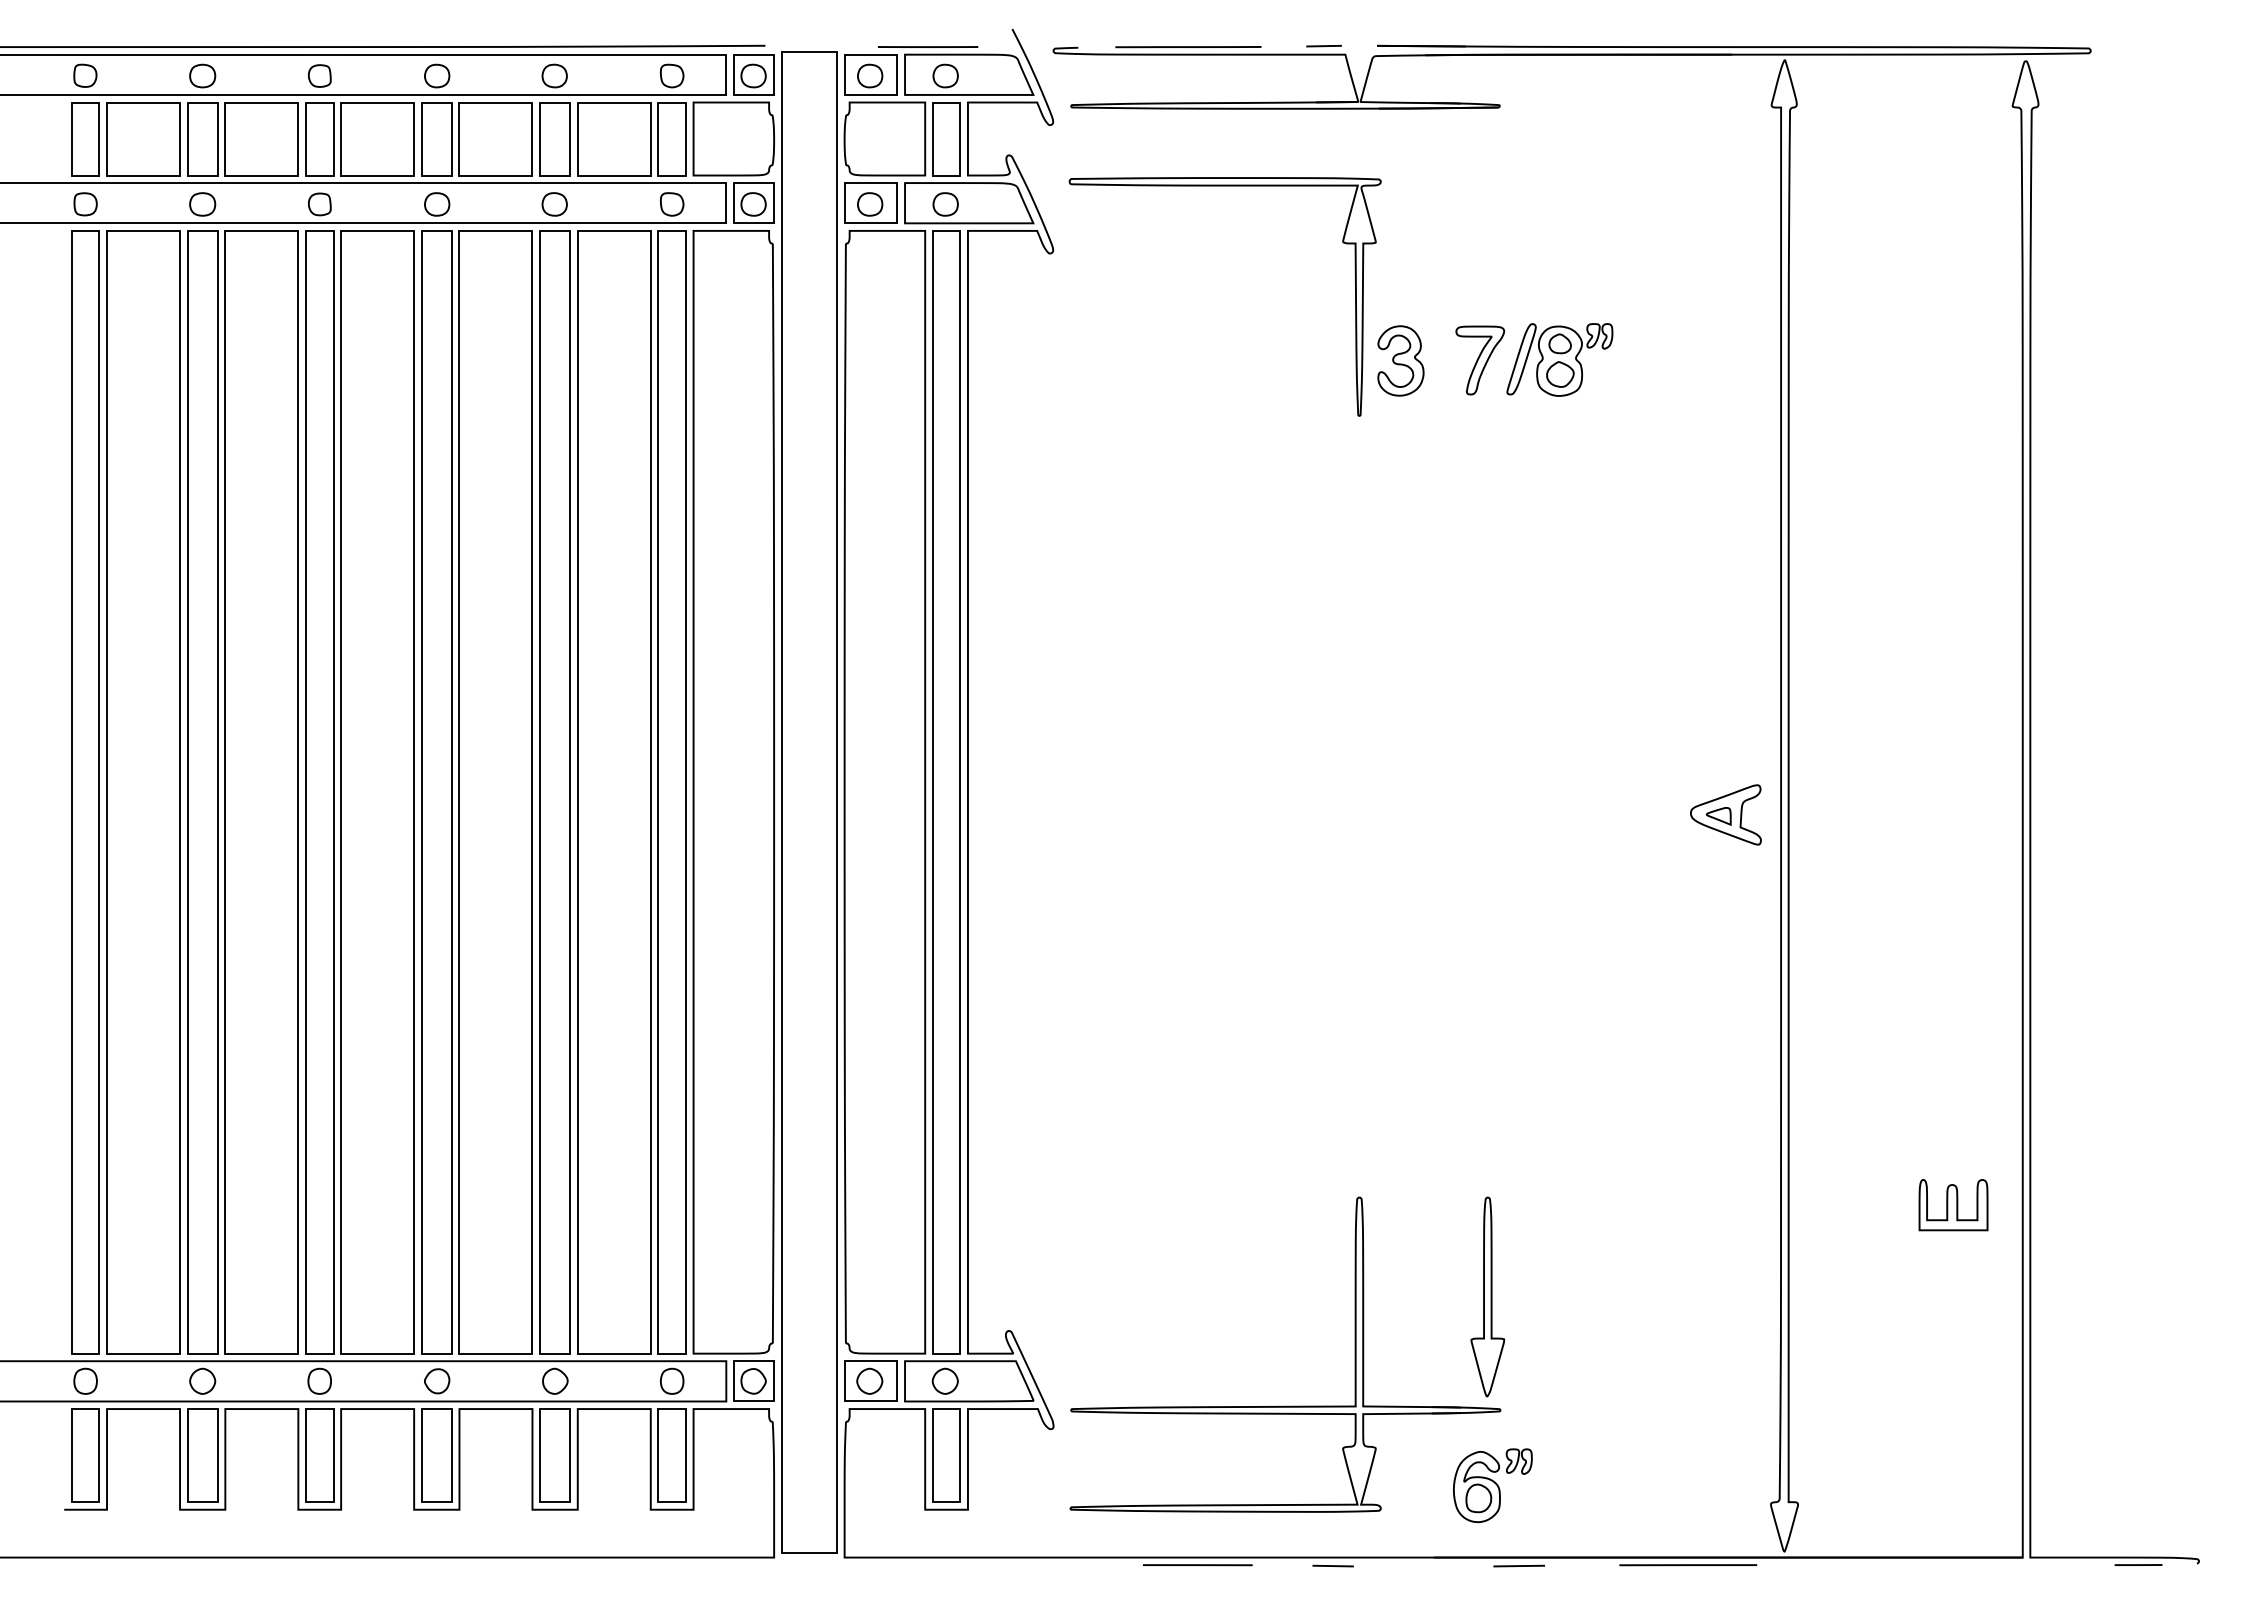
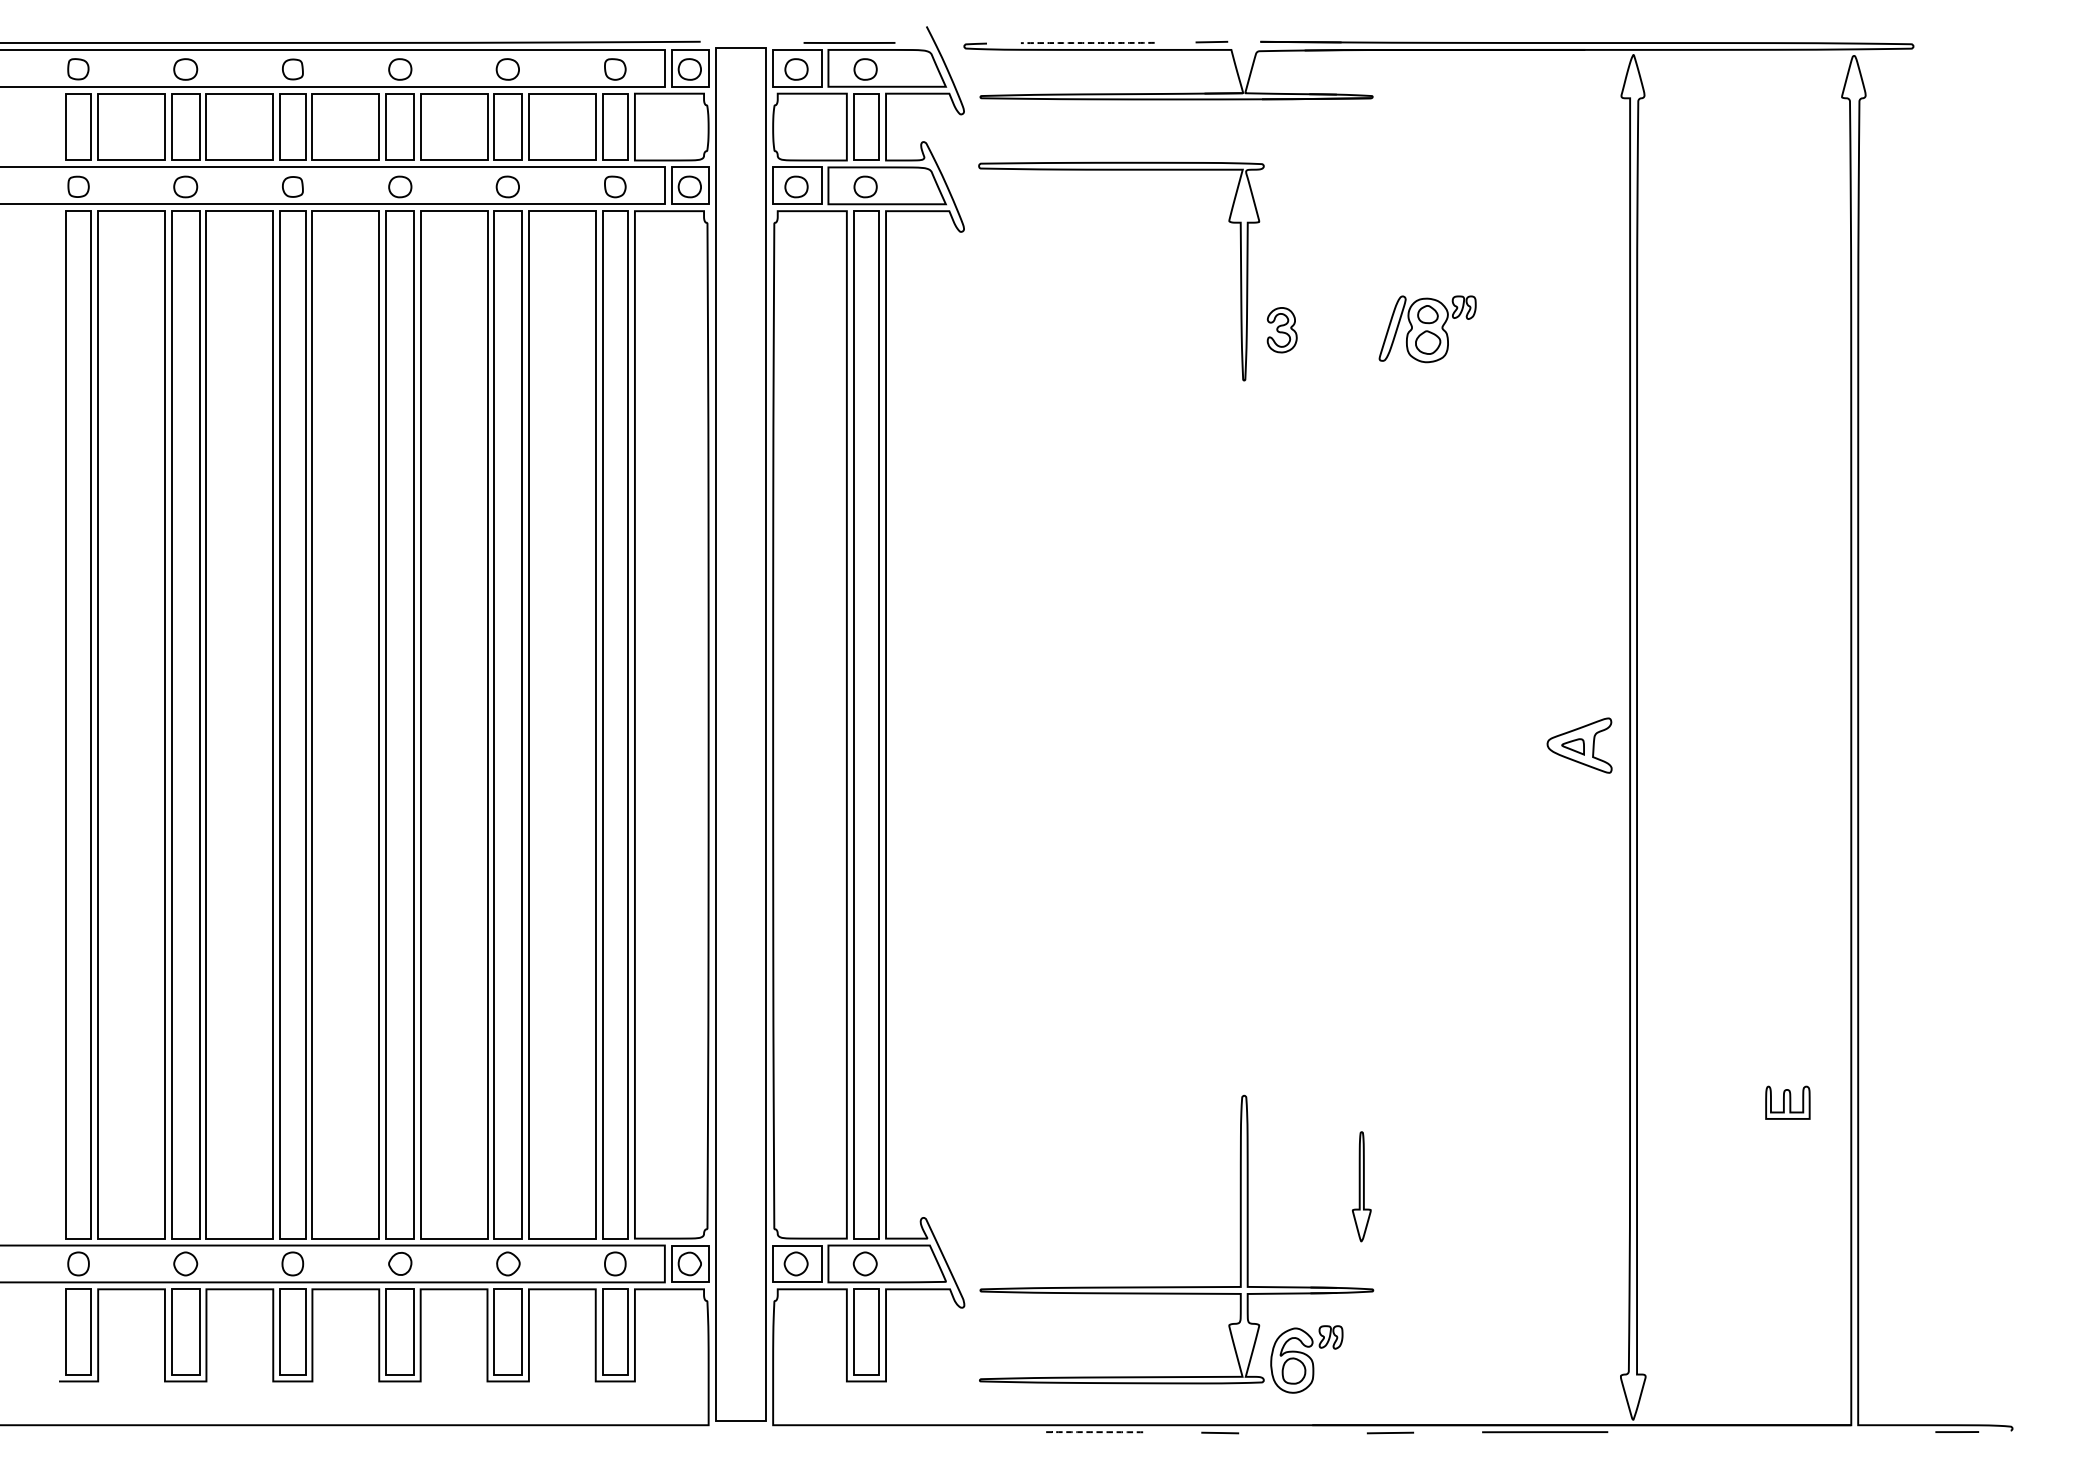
line: (1188, 47) -> (1087, 43), solid -> dashed
part: (1400, 360) -> (1281, 329), size x0.7
part: (1480, 360) -> (1355, 329), removed
part: (1953, 1205) -> (1787, 1103), size x0.7
part: (1487, 1296) -> (1361, 1186), size x0.6
part: (1492, 1485) -> (1306, 1359), moved
line: (1197, 1565) -> (1096, 1432), solid -> dashed

